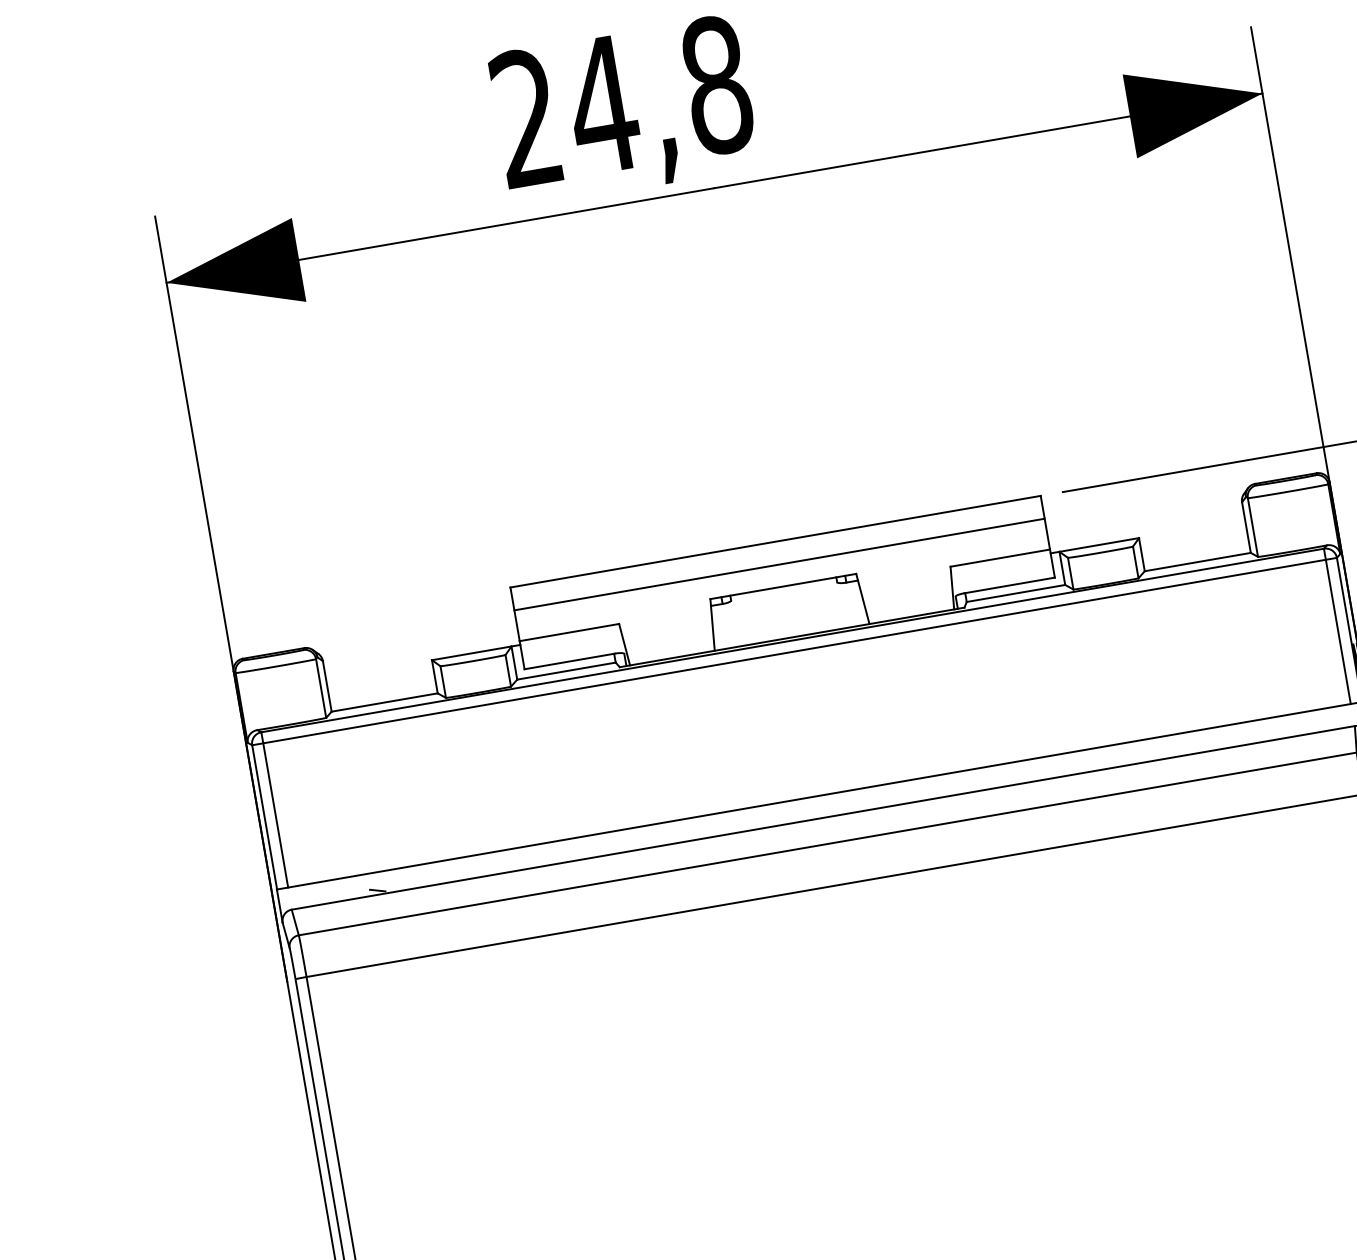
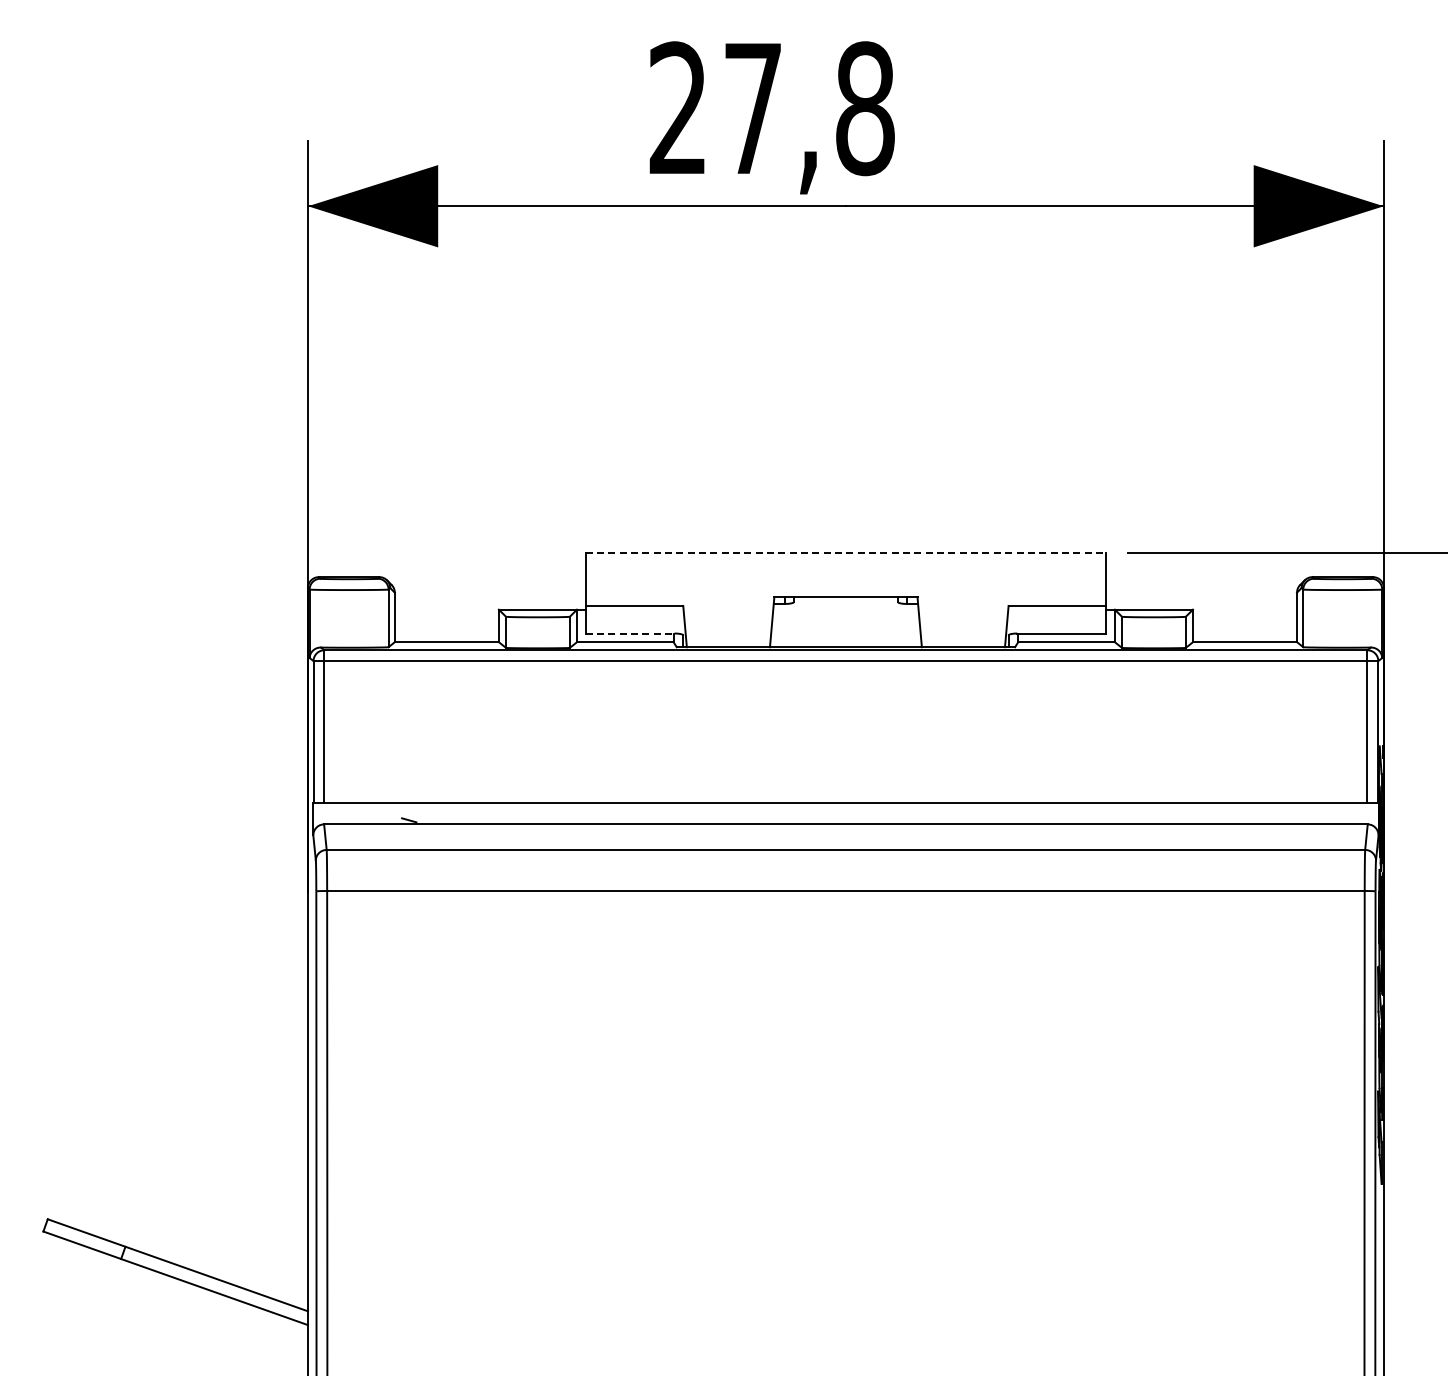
text: (602, 105) -> (752, 108), 24,8 -> 27,8
line: (776, 541) -> (846, 553), solid -> dashed
line: (779, 564) -> (845, 575), removed
line: (570, 661) -> (630, 633), solid -> dashed

